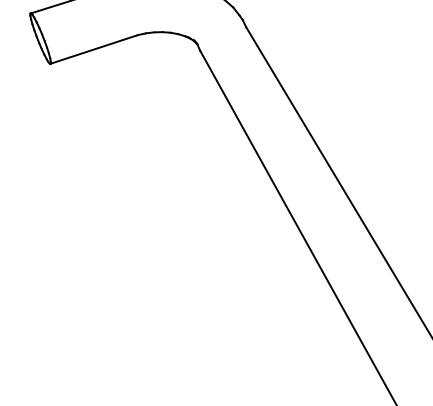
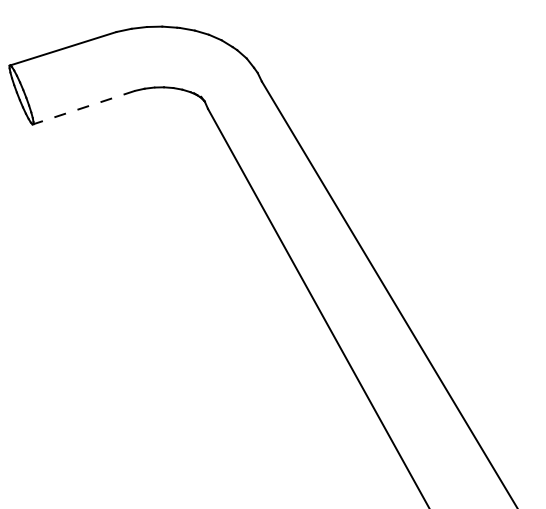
line: (94, 49) -> (84, 107), solid -> dashed

